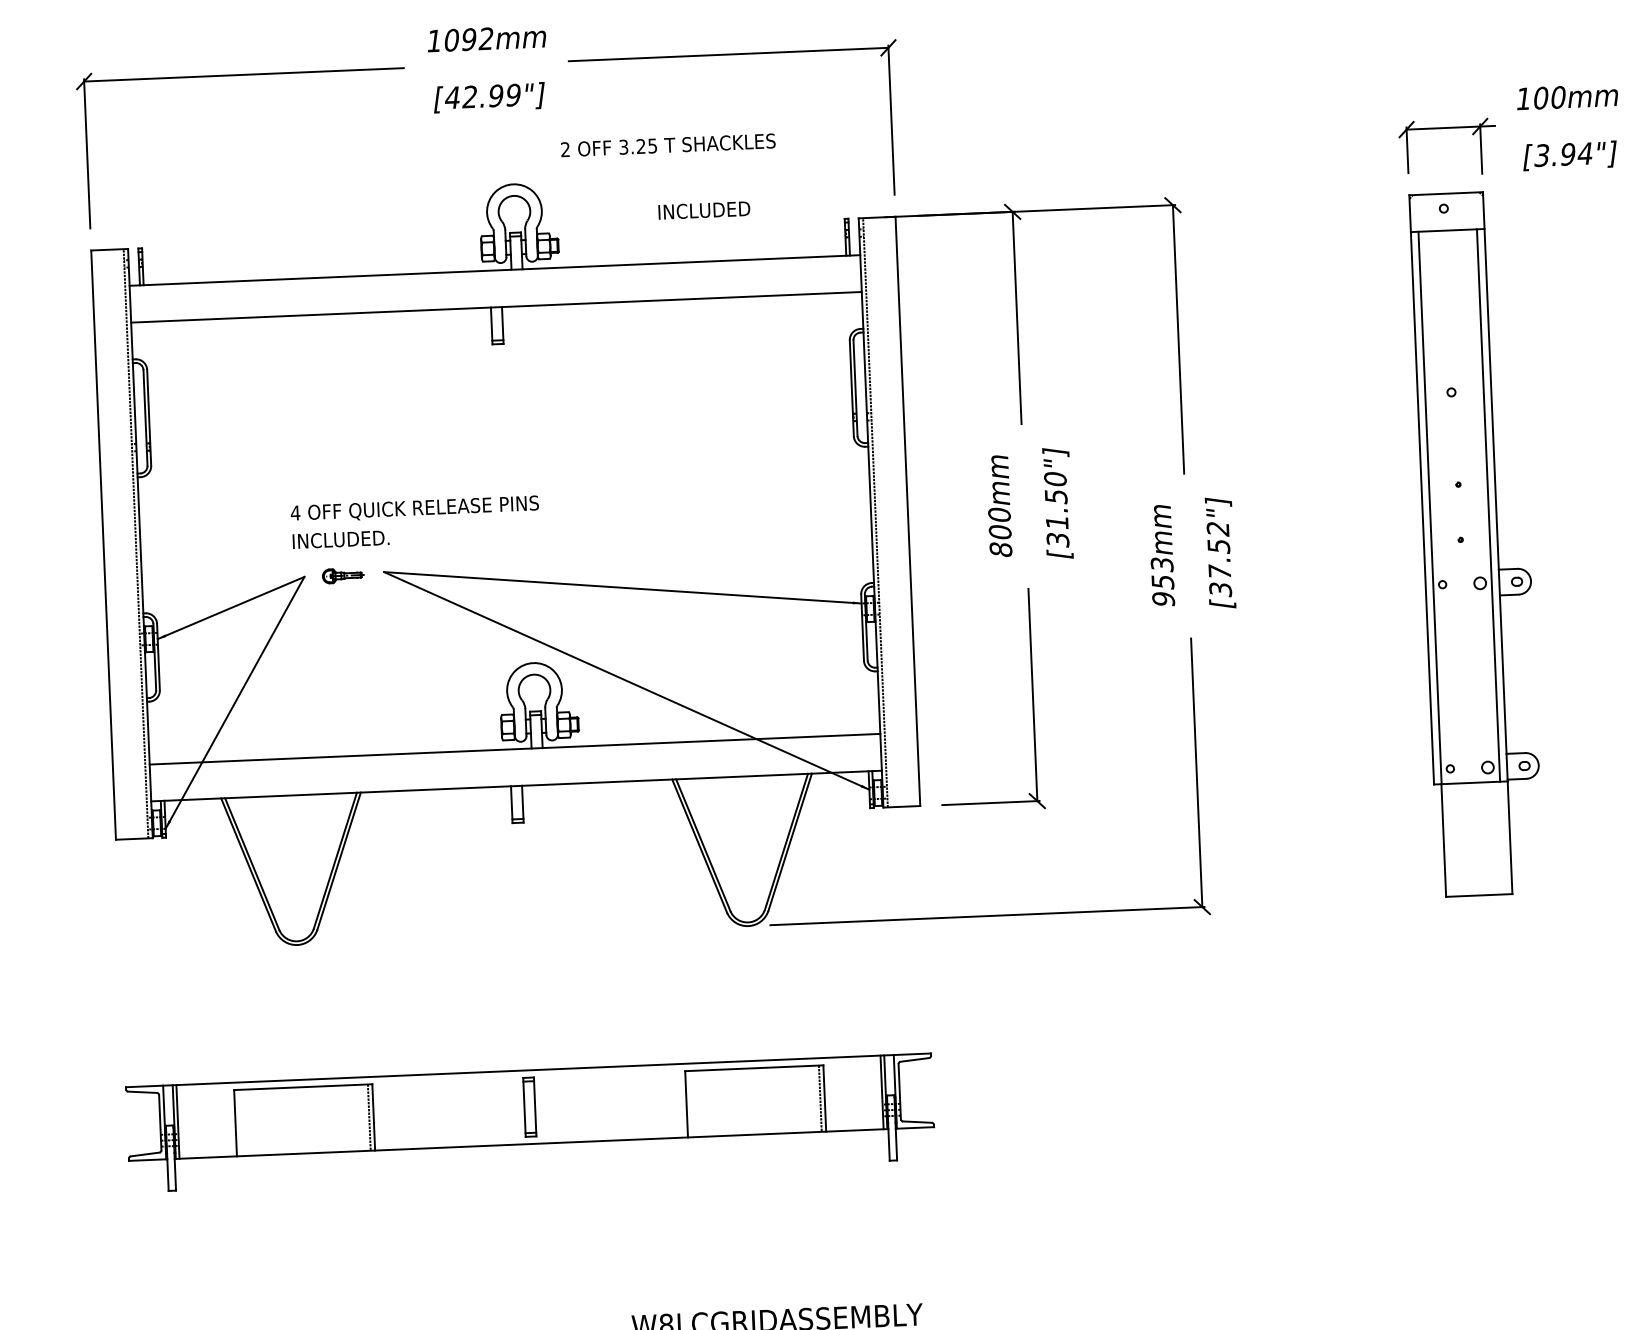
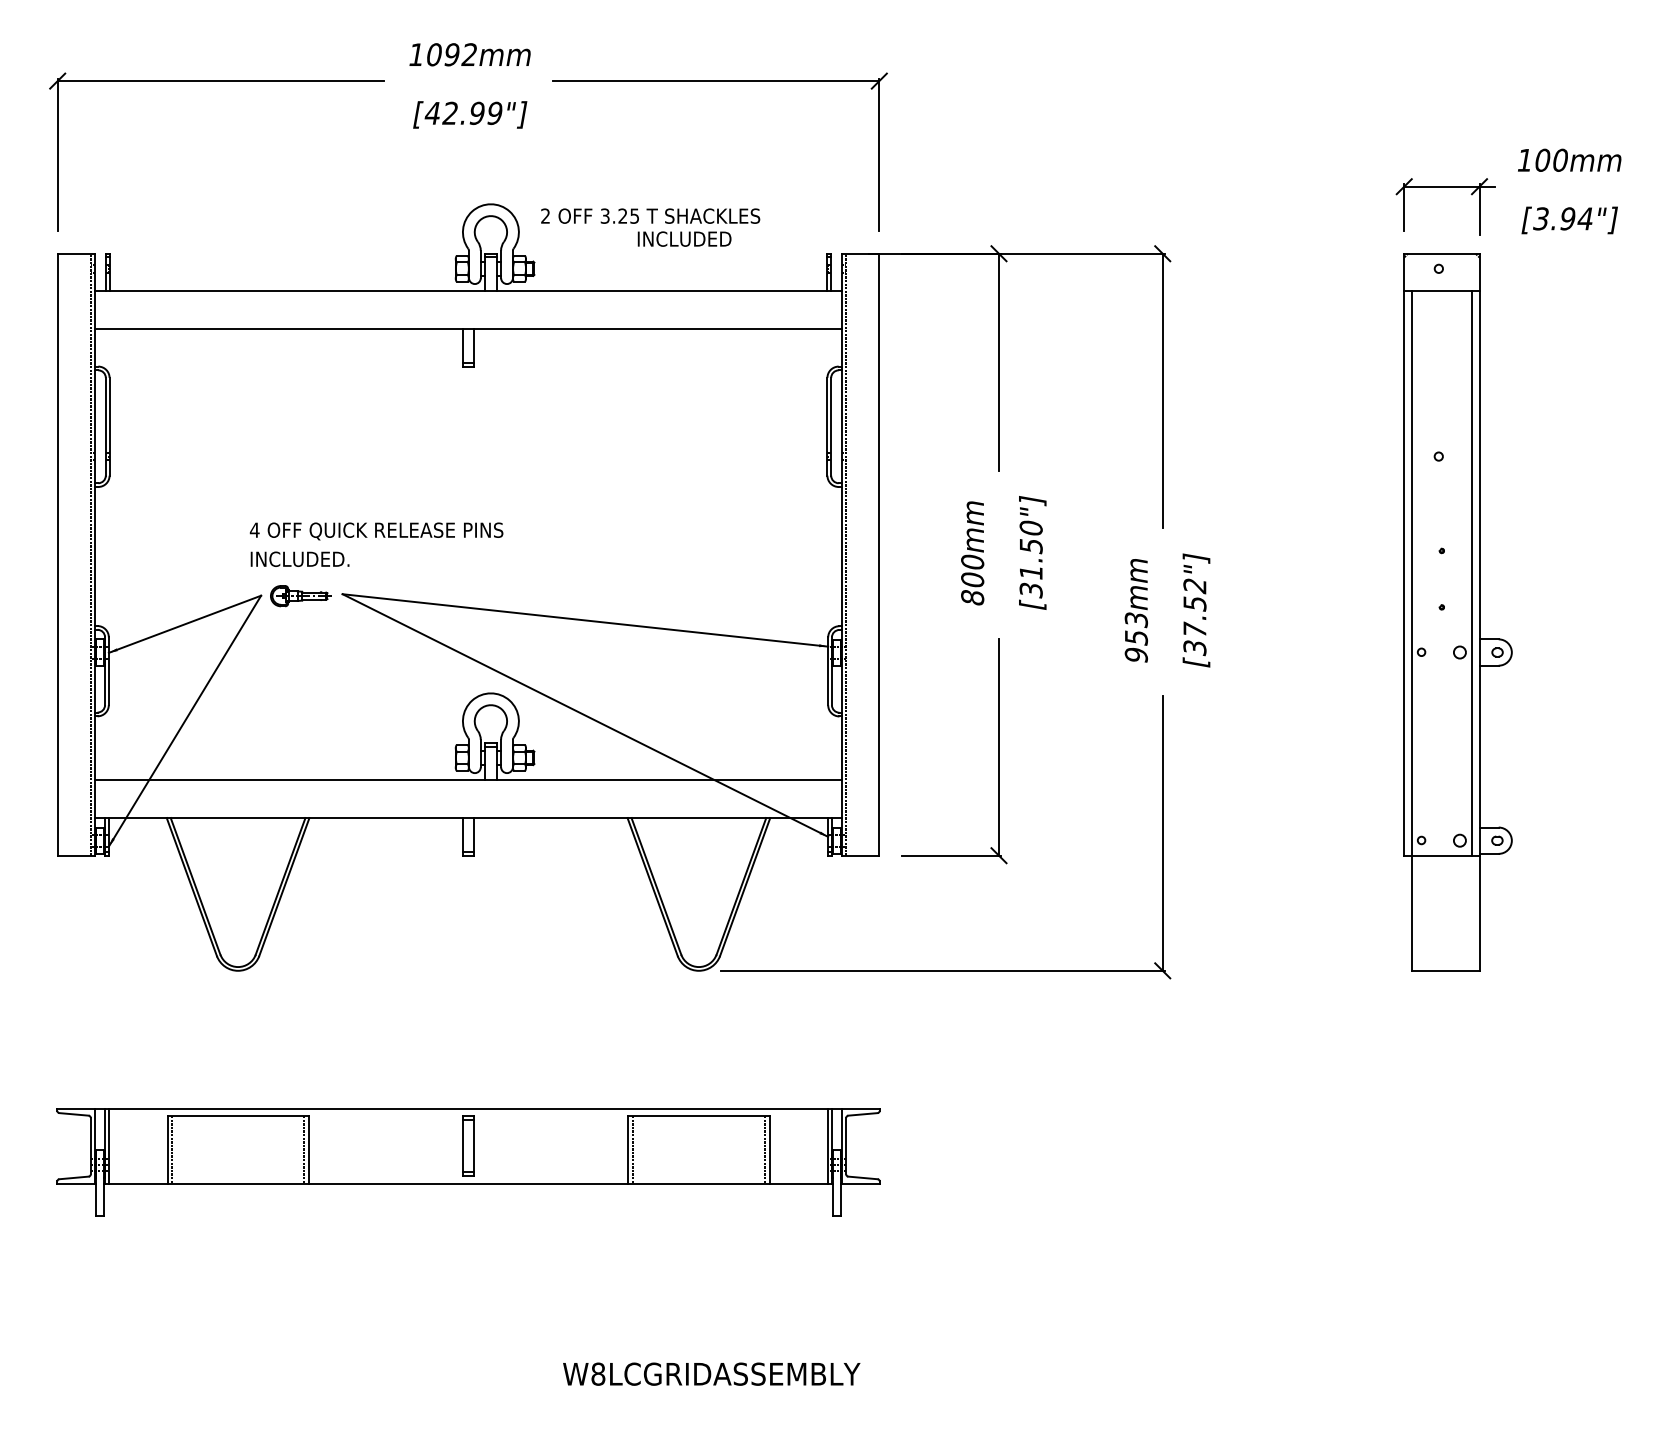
text: (668, 144) -> (650, 215), moved
part: (343, 576) -> (300, 596), size x1.43
line: (690, 1103) -> (632, 1149), added
line: (240, 1122) -> (172, 1149), added

